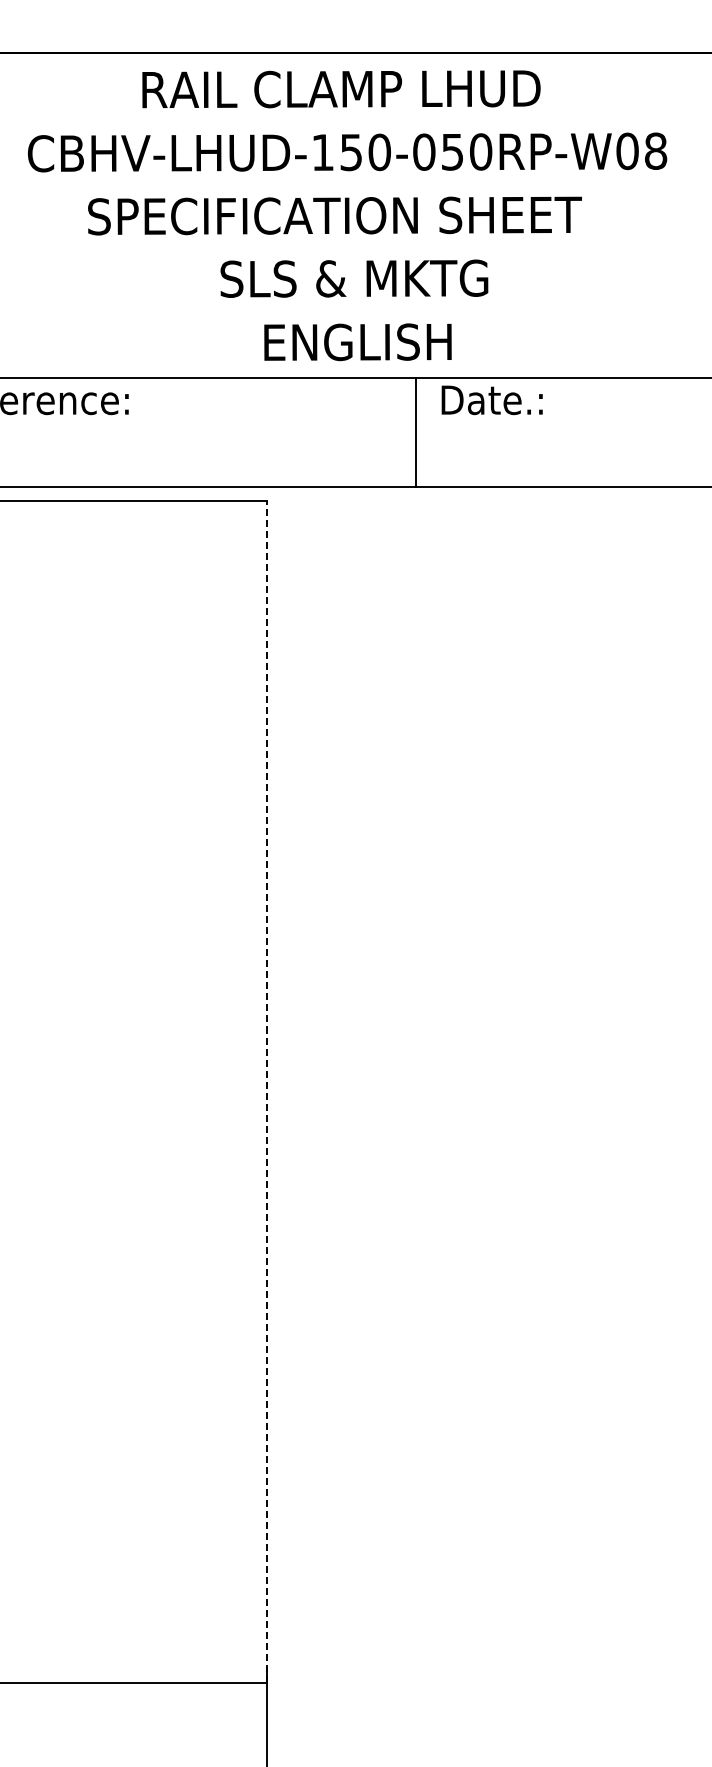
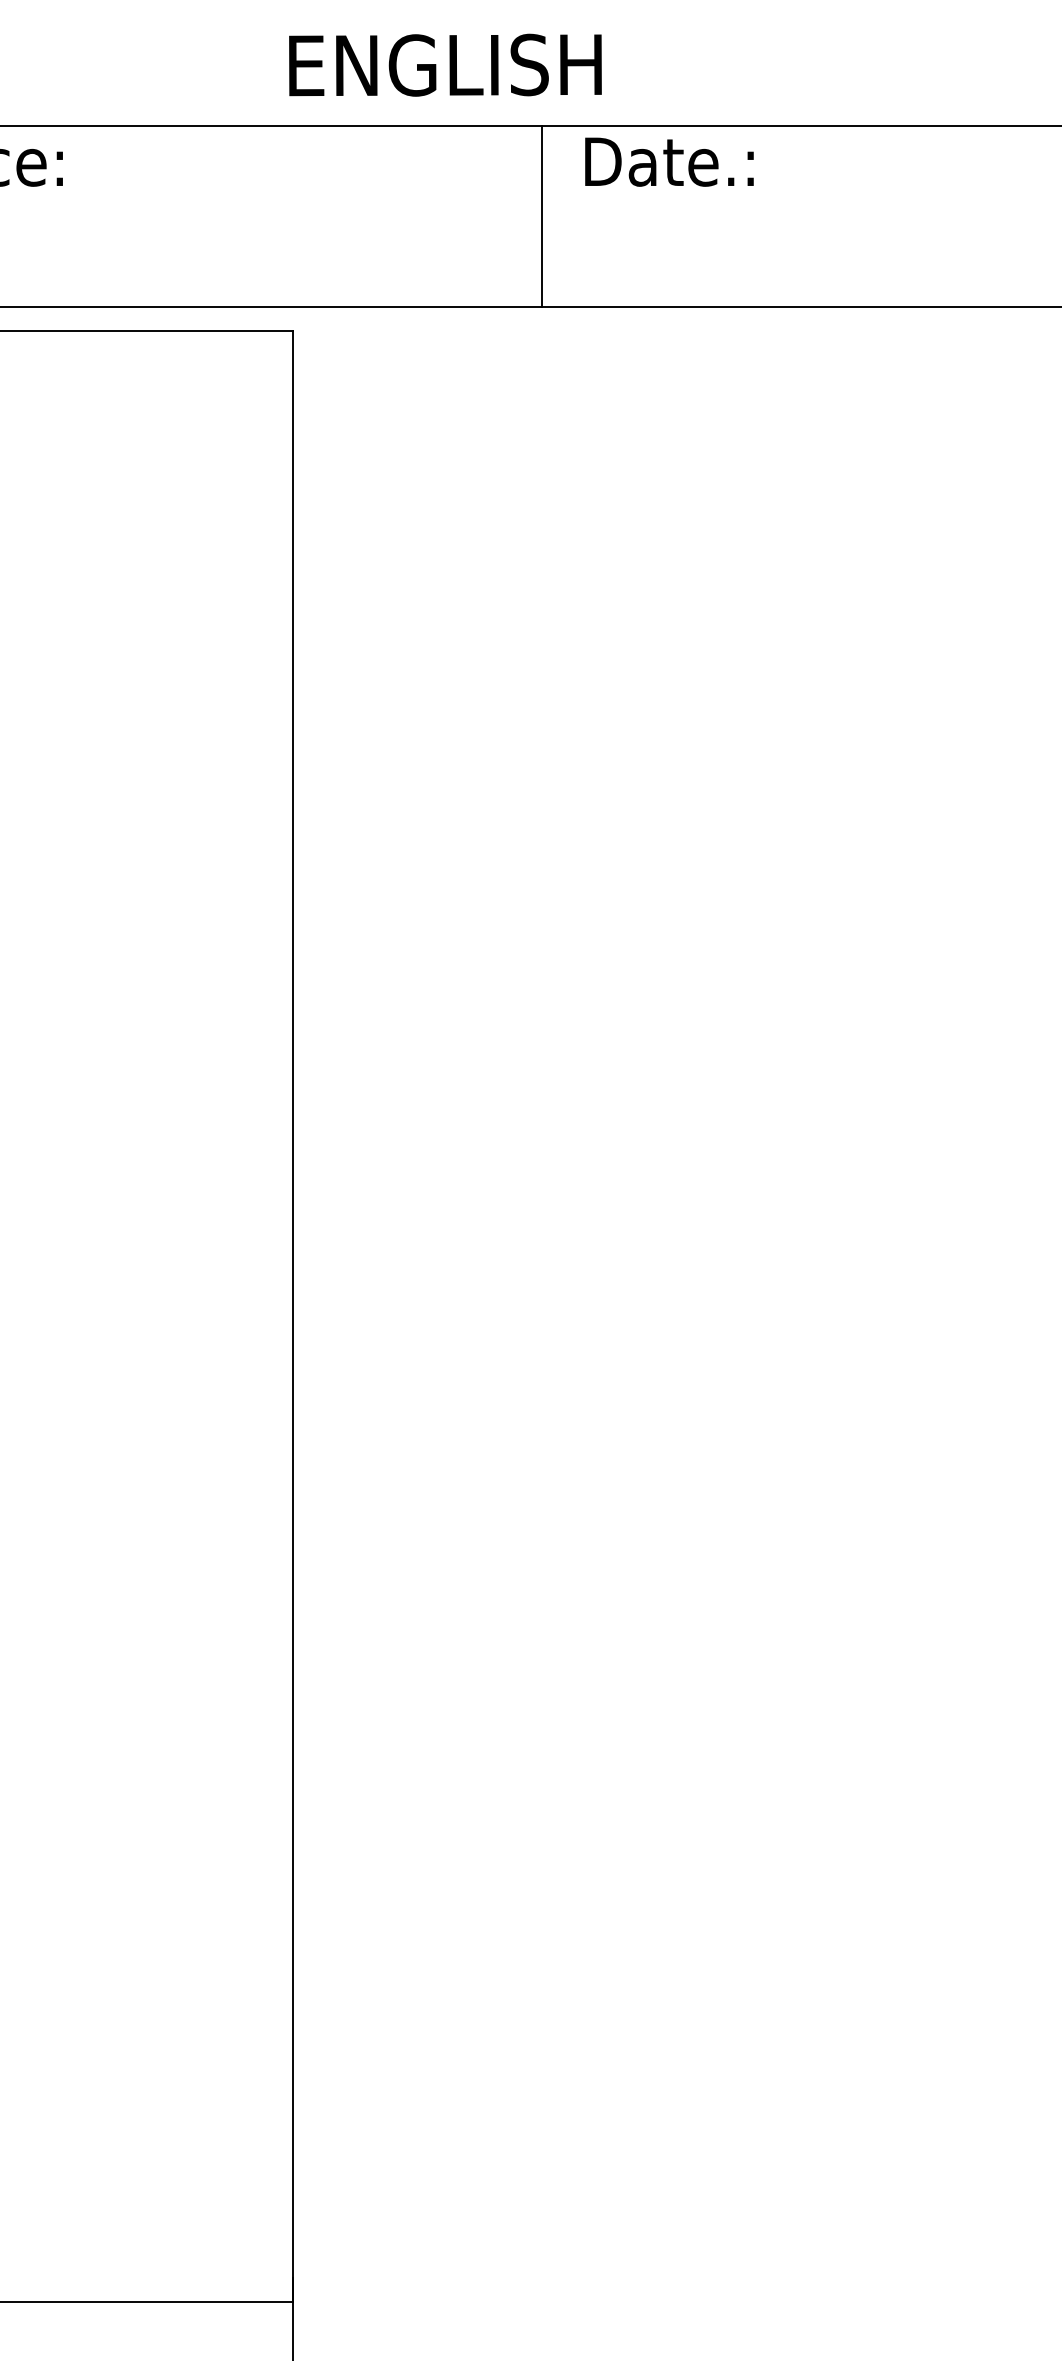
line: (266, 1091) -> (292, 1315), dashed -> solid

